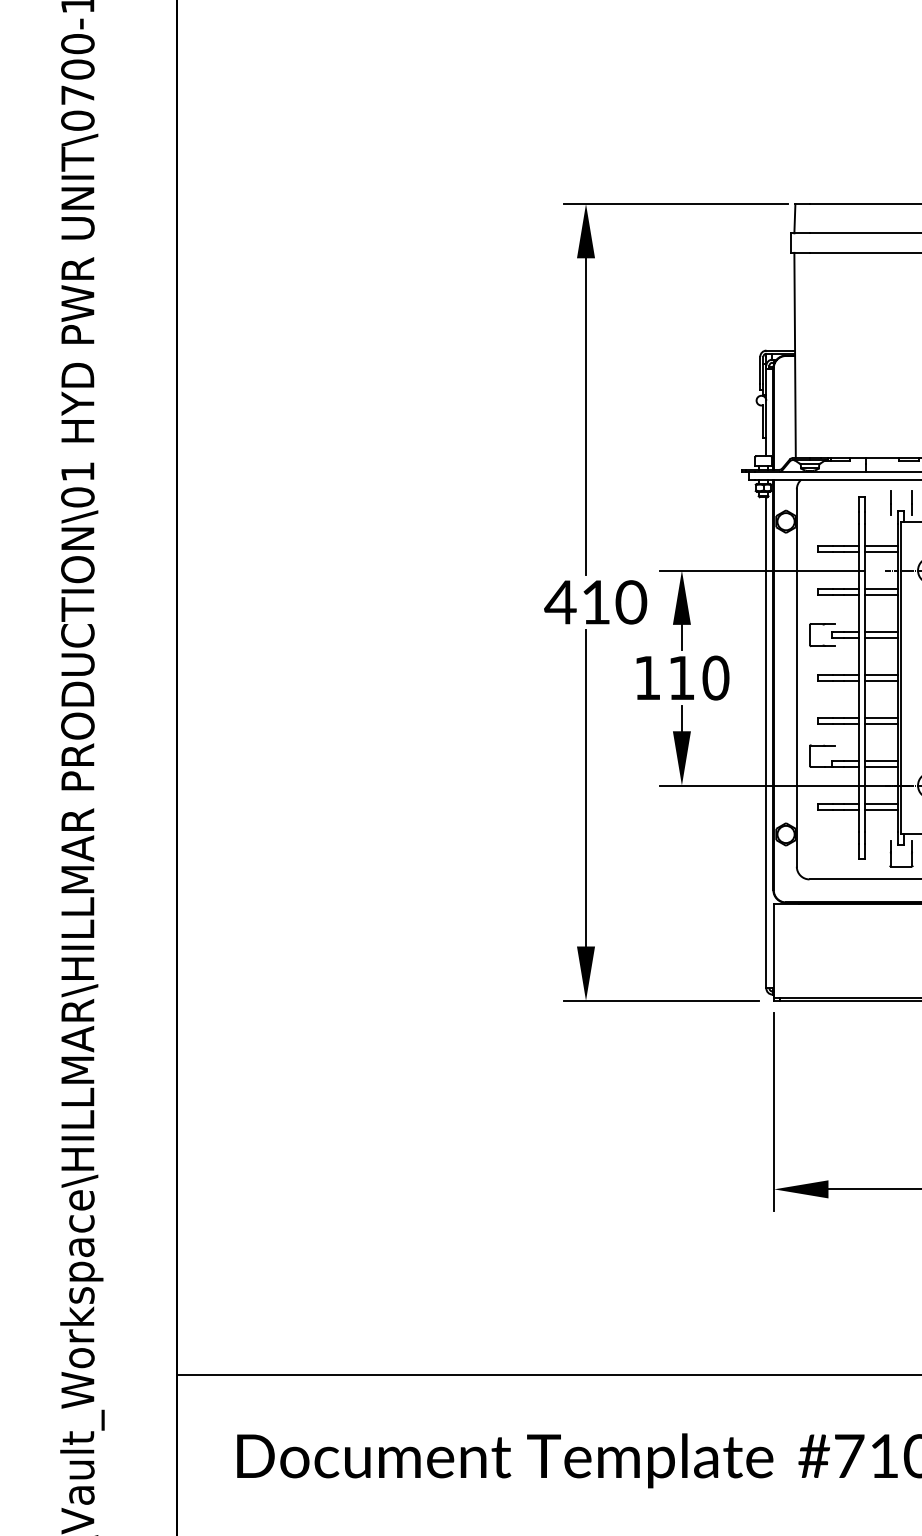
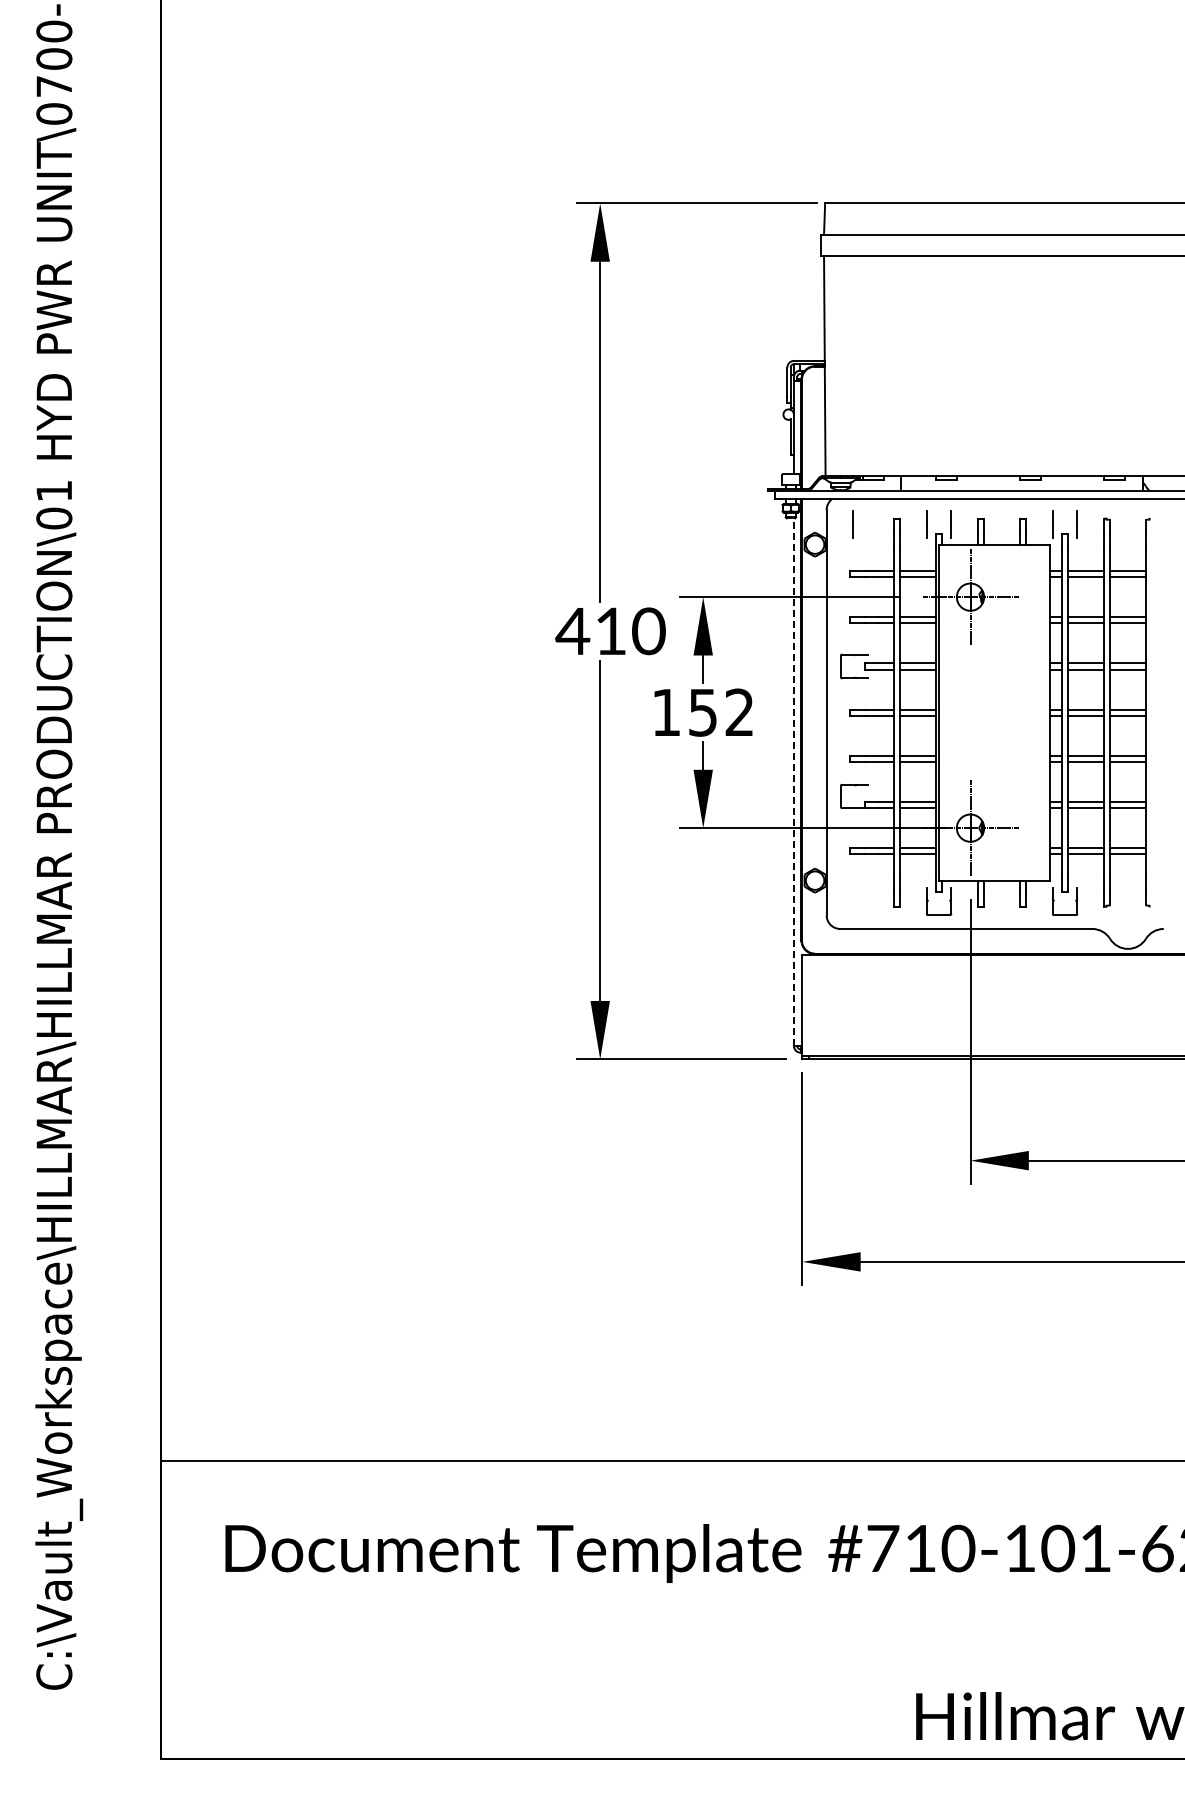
line: (820, 502) -> (852, 524), added
text: (698, 677) -> (721, 712), 110 -> 152
line: (765, 743) -> (793, 782), solid -> dashed

